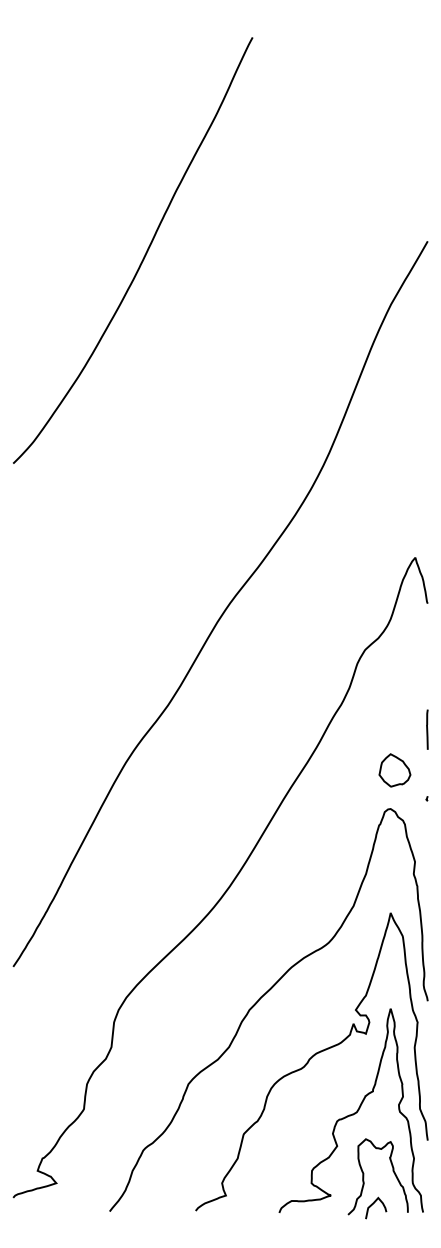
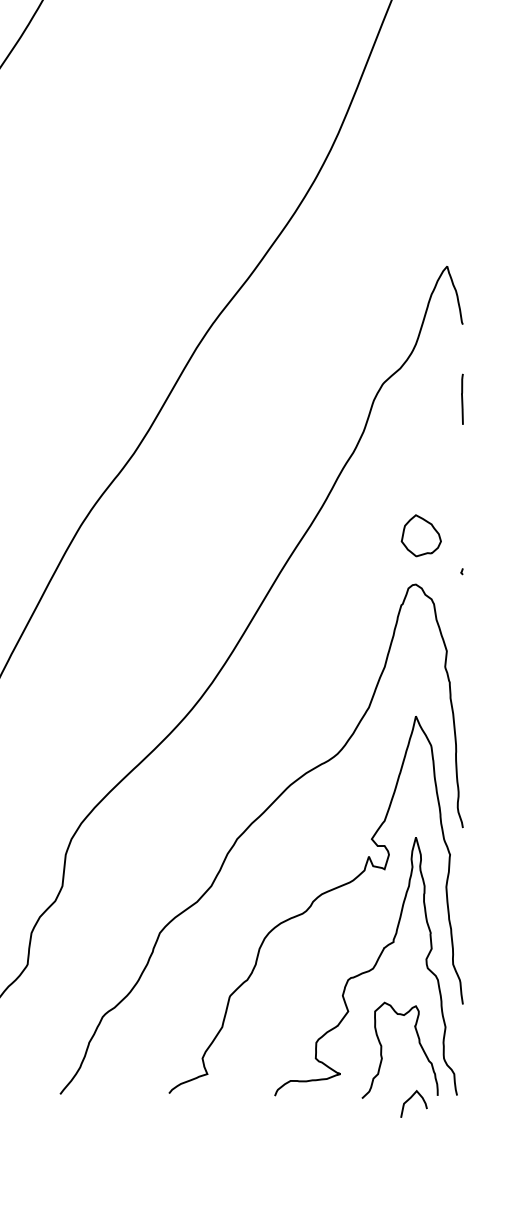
line: (427, 729) -> (462, 399), moved
curve: (373, 1204) -> (410, 1099), moved

